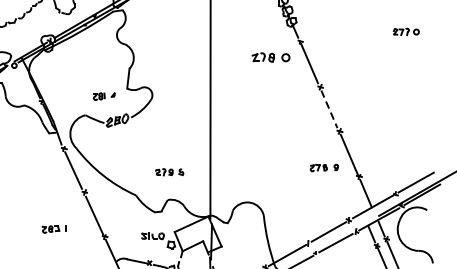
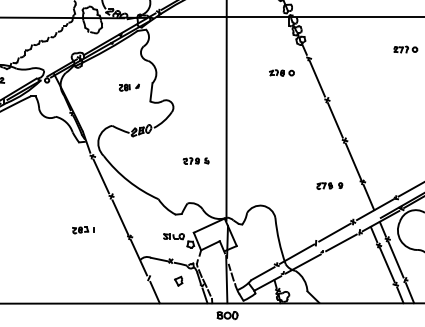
part: (270, 56) -> (281, 72), size x0.71
part: (104, 96) -> (129, 87), moved
line: (329, 109) -> (335, 120), dashed -> solid
part: (324, 167) -> (329, 185), moved
part: (168, 171) -> (195, 160), moved

